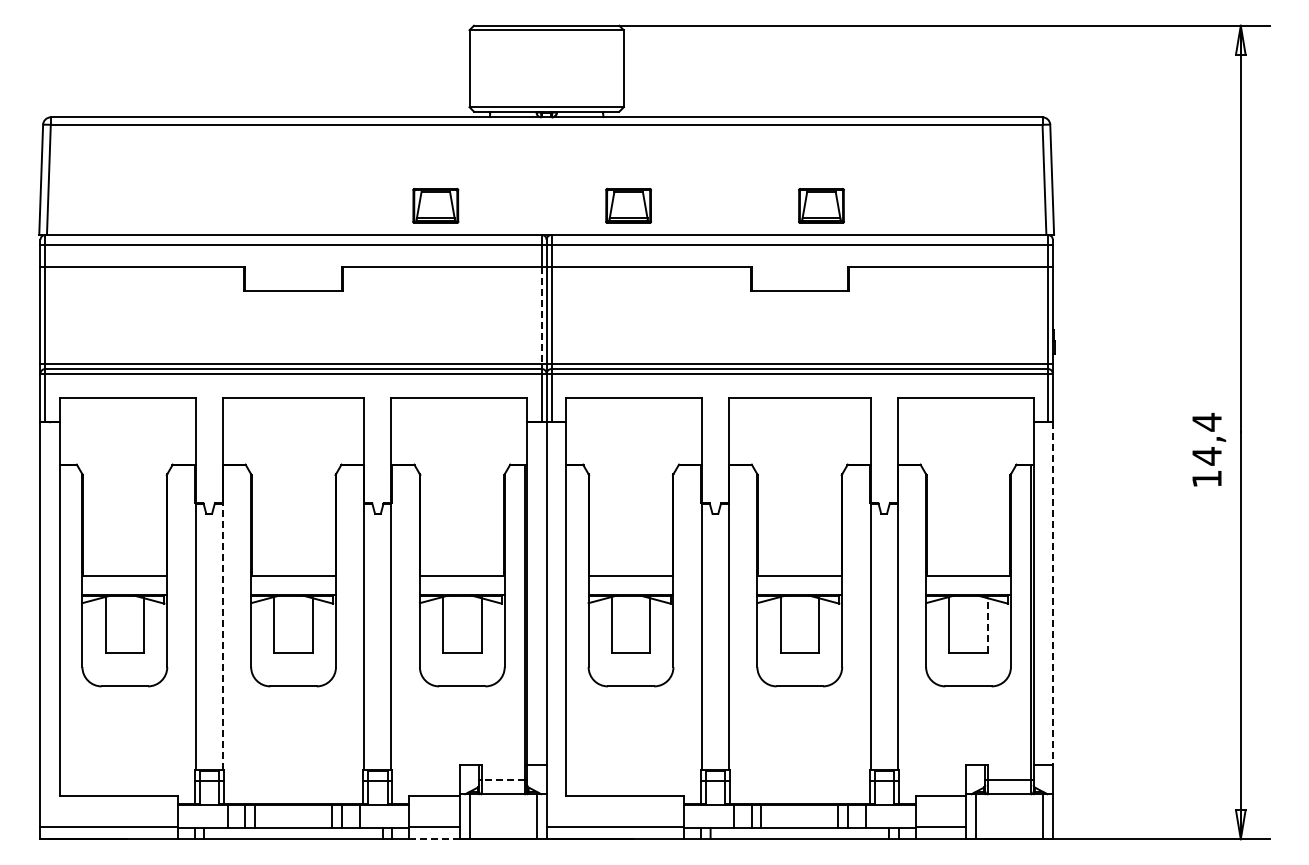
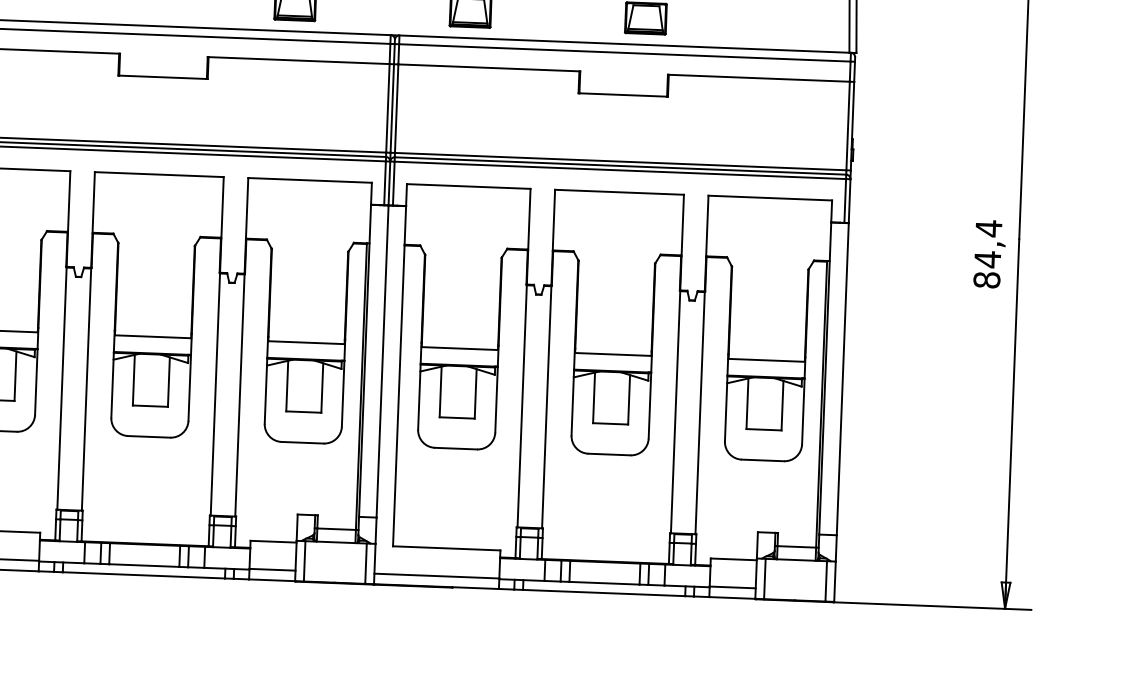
line: (541, 315) -> (387, 108), dashed -> solid
text: (1206, 478) -> (986, 279), 14,4 -> 84,4
line: (1052, 593) -> (842, 378), dashed -> solid
line: (987, 624) -> (782, 404), dashed -> solid
line: (222, 636) -> (86, 389), dashed -> solid
line: (502, 779) -> (335, 528), dashed -> solid
line: (434, 838) -> (272, 580), dashed -> solid

